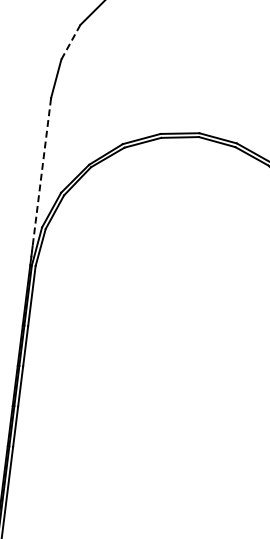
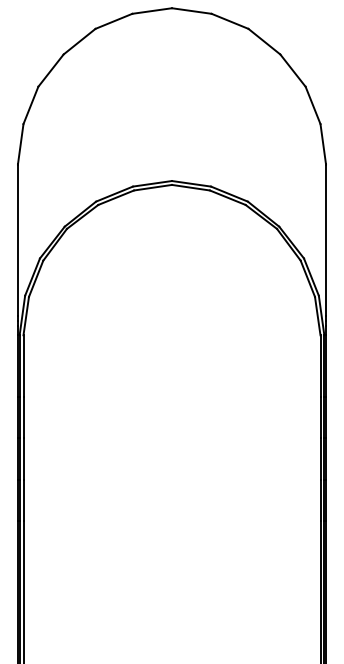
line: (70, 42) -> (30, 105), dashed -> solid
line: (42, 172) -> (18, 240), dashed -> solid

